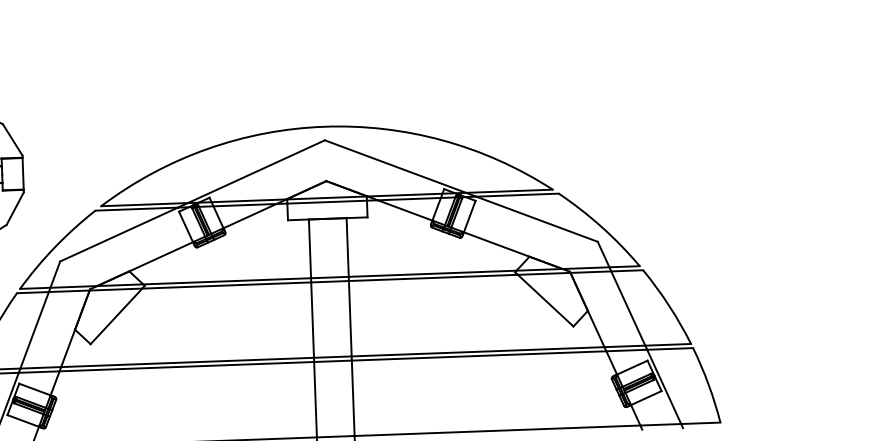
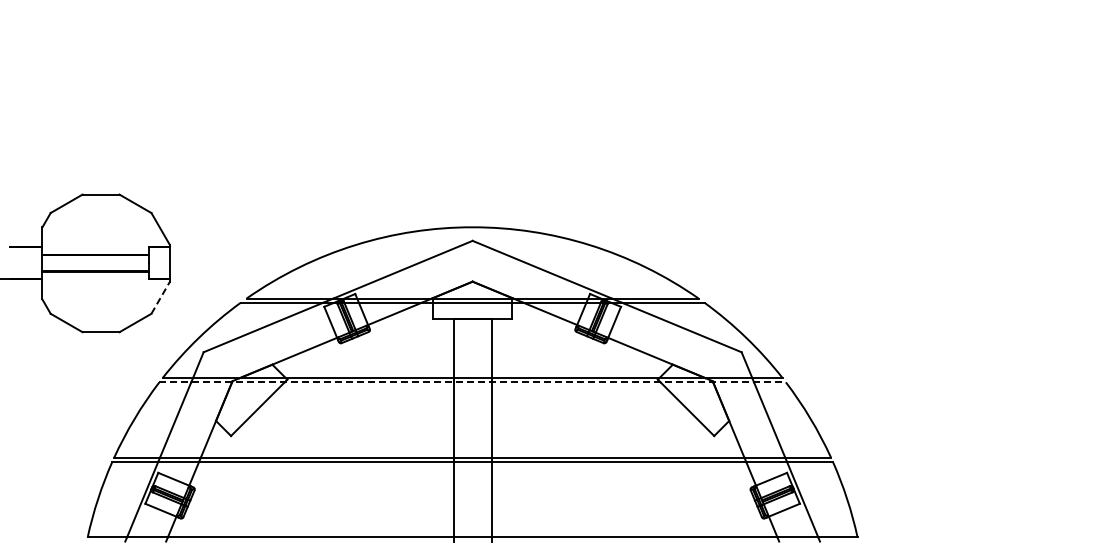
line: (15, 208) -> (160, 297), solid -> dashed
line: (330, 281) -> (473, 382), solid -> dashed

